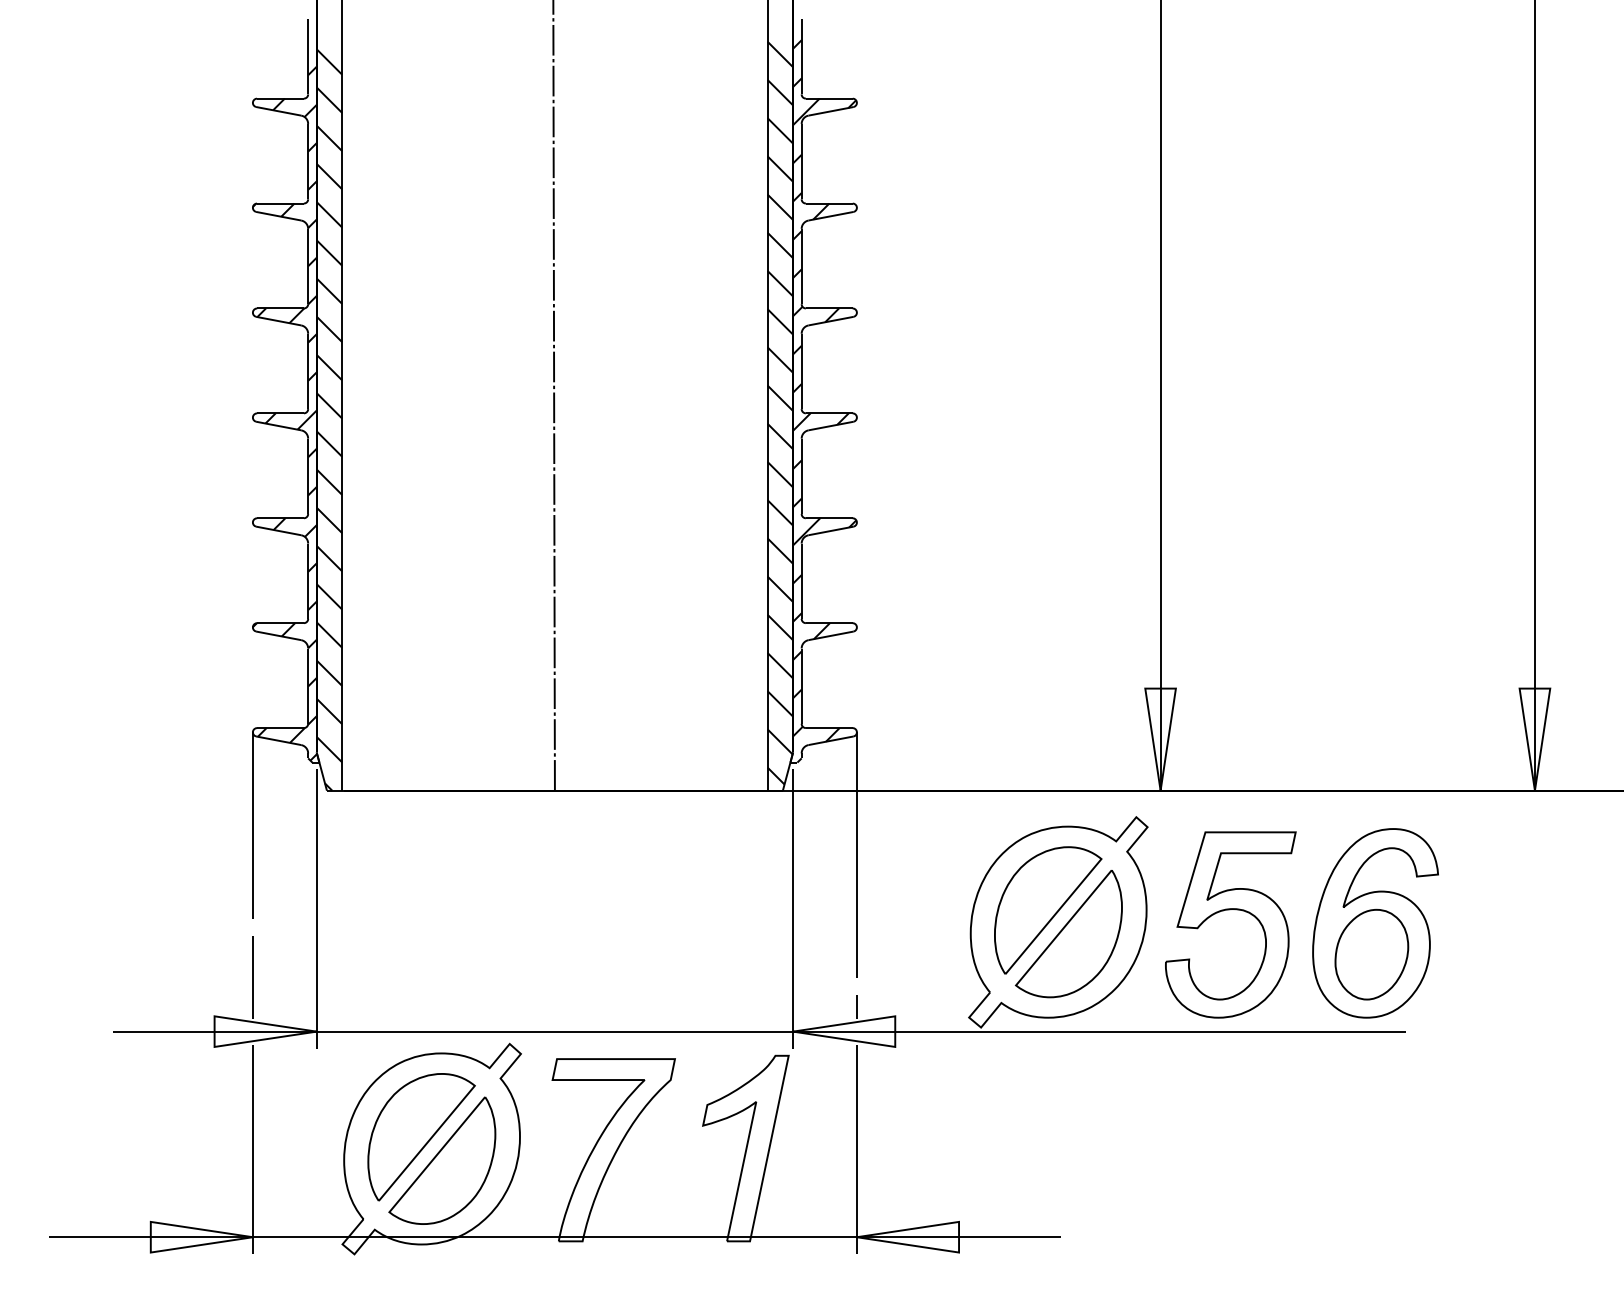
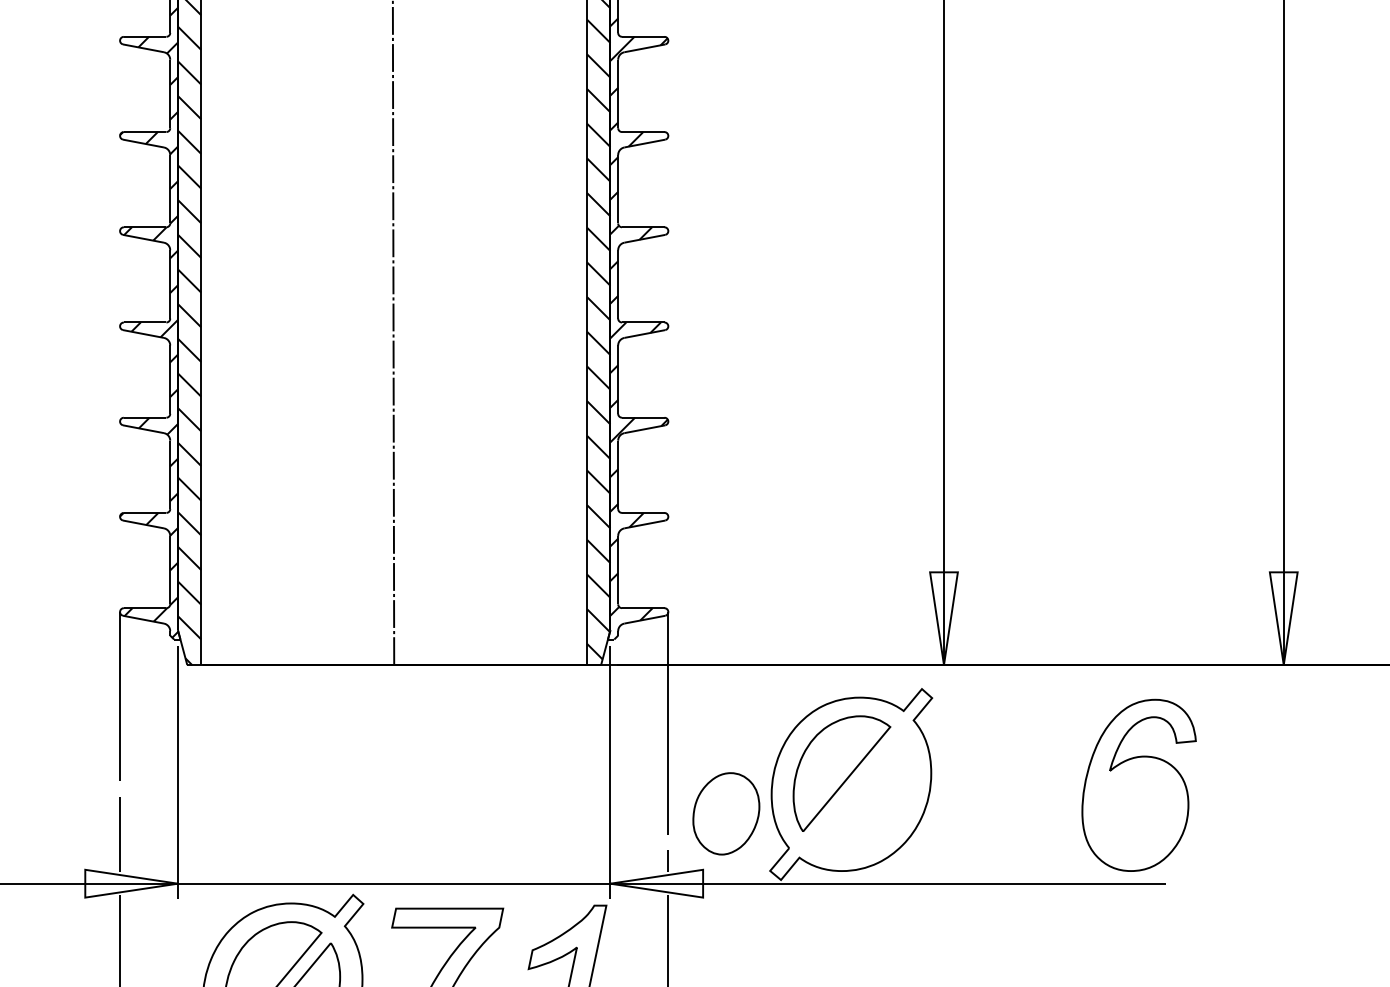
part: (1229, 910) -> (1006, 773), removed
part: (1068, 934) -> (860, 795), removed
part: (1371, 954) -> (726, 813), moved

